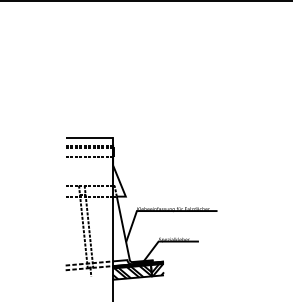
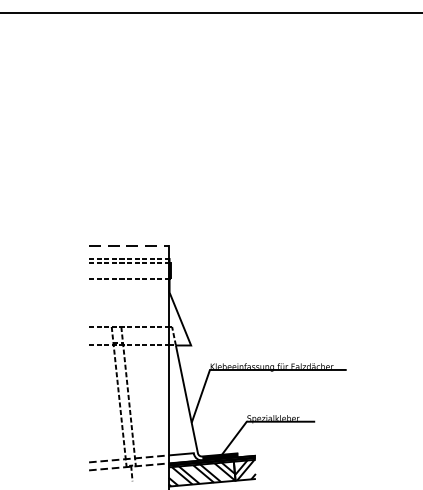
line: (89, 138) -> (129, 246), solid -> dashed

